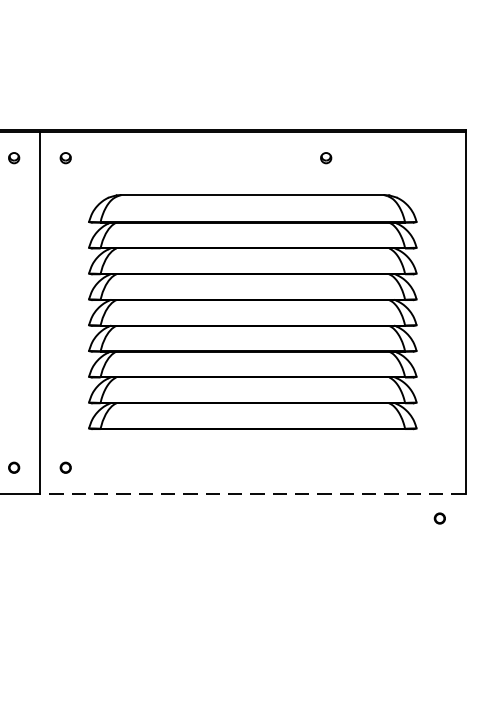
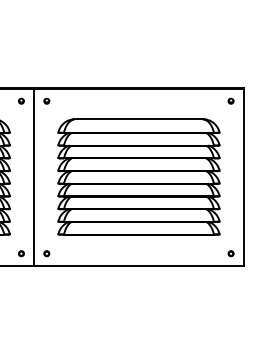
part: (324, 156) -> (230, 100), moved
line: (251, 493) -> (138, 266), dashed -> solid
part: (438, 518) -> (230, 253), moved

